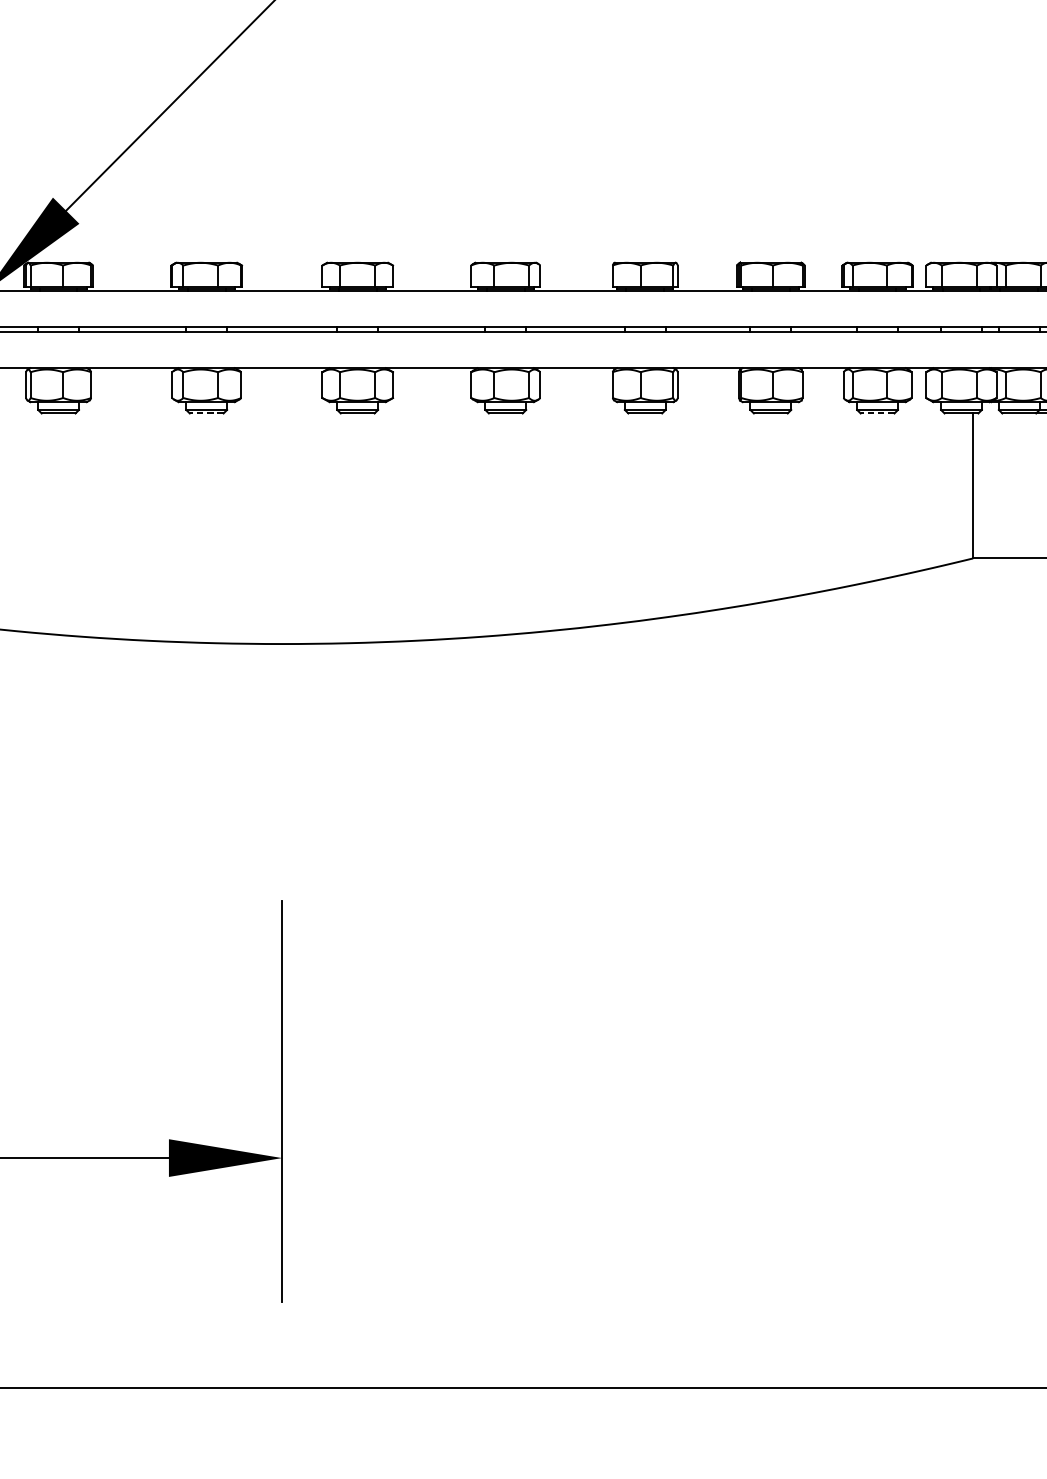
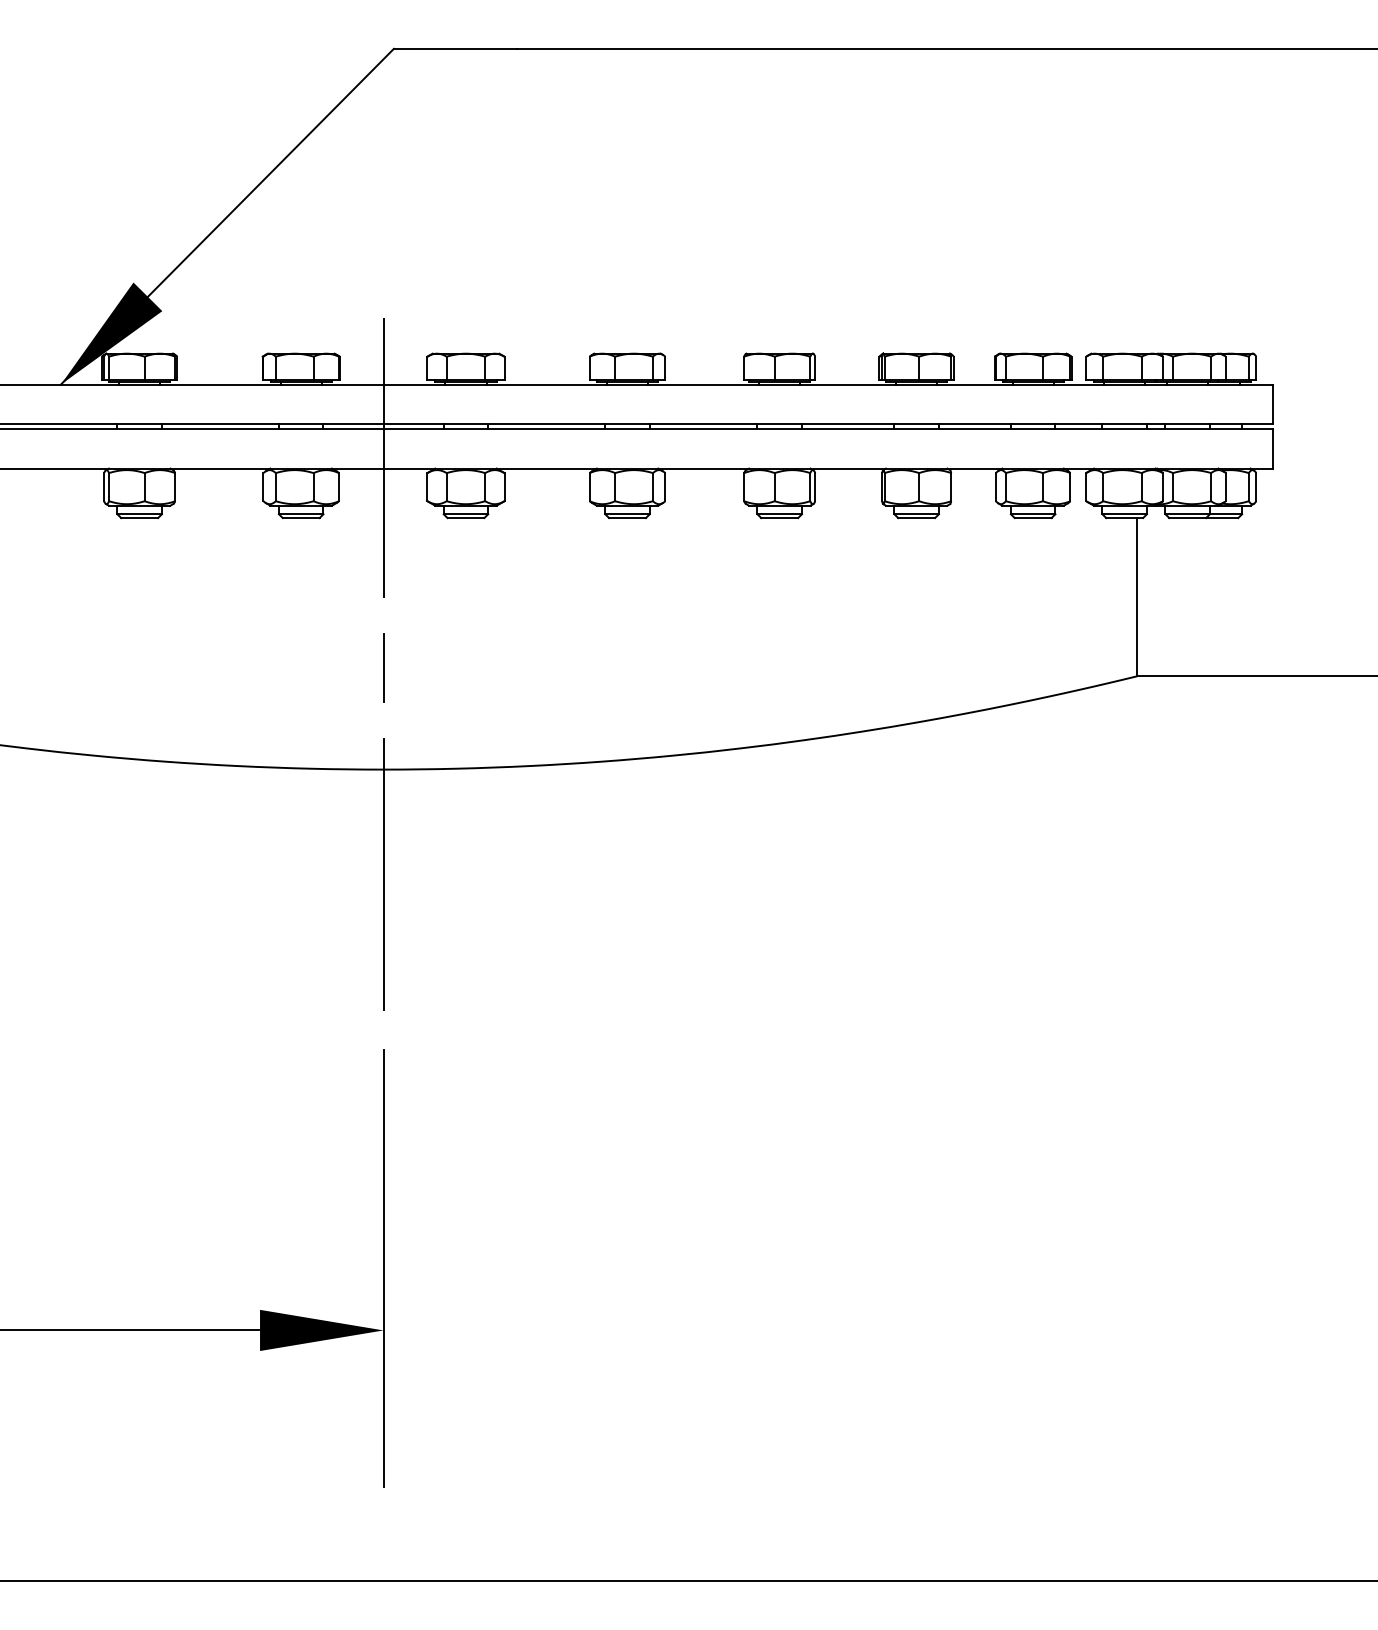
line: (206, 413) -> (300, 518), dashed -> solid
line: (876, 413) -> (1032, 518), dashed -> solid
line: (282, 546) -> (383, 663), added

